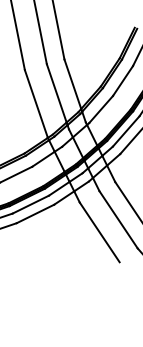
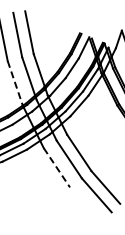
line: (36, 104) -> (15, 83), solid -> dashed
line: (99, 231) -> (56, 167), solid -> dashed

